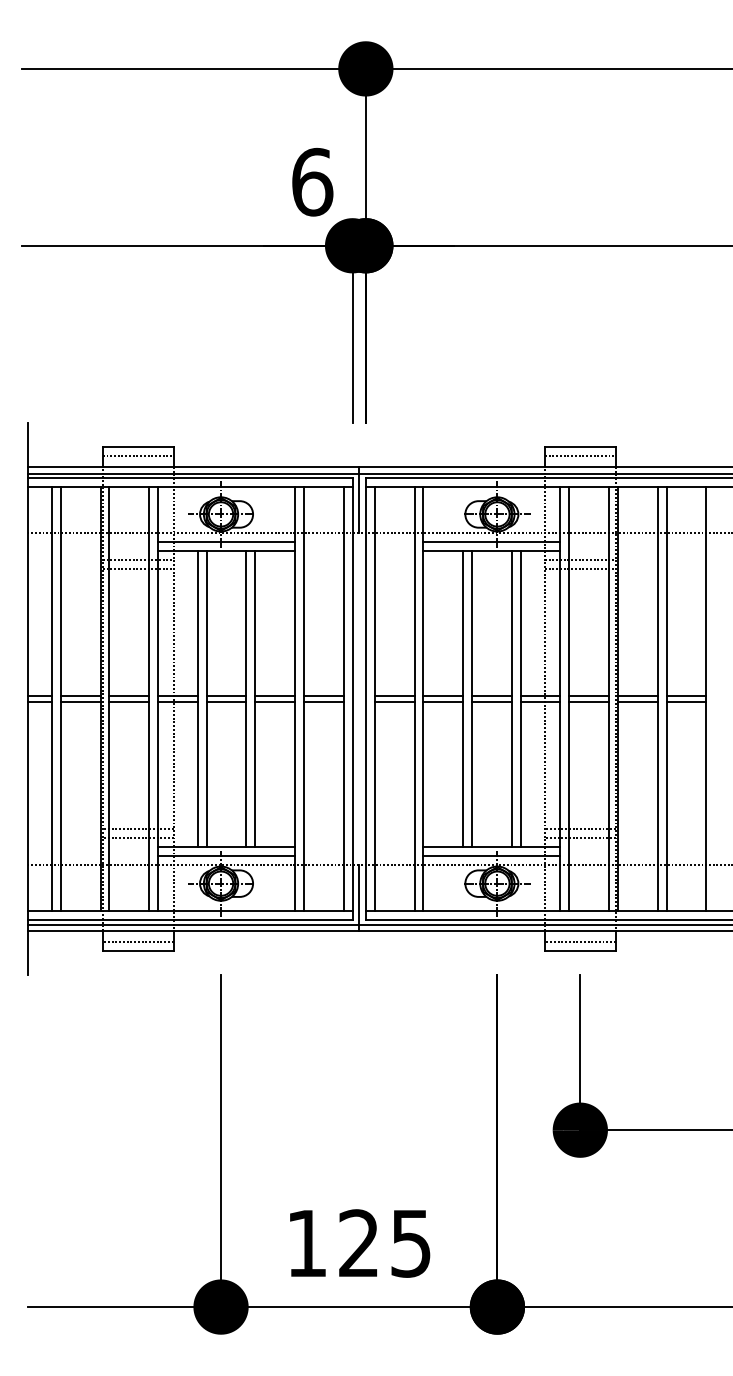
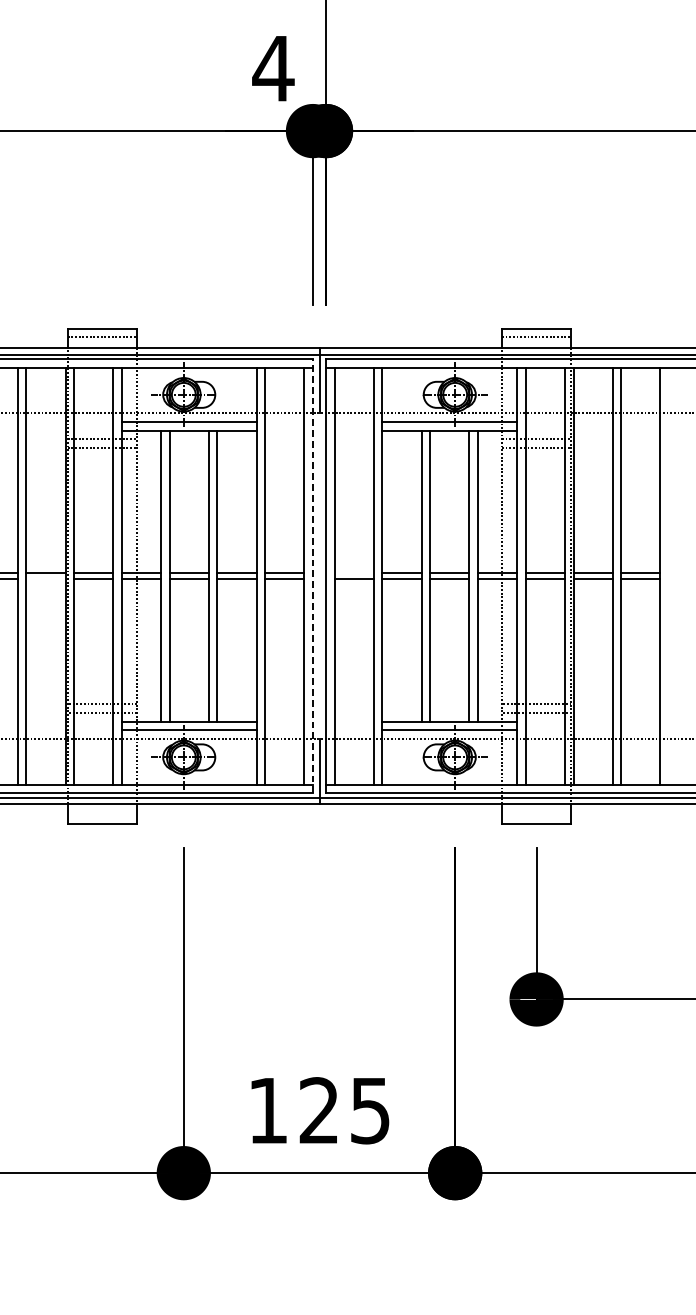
text: (311, 181) -> (272, 67), 6 -> 4
line: (394, 695) -> (354, 572), removed
line: (352, 698) -> (312, 575), solid -> dashed
line: (80, 702) -> (45, 579), removed
line: (137, 942) -> (101, 815), removed
line: (579, 942) -> (535, 815), removed

